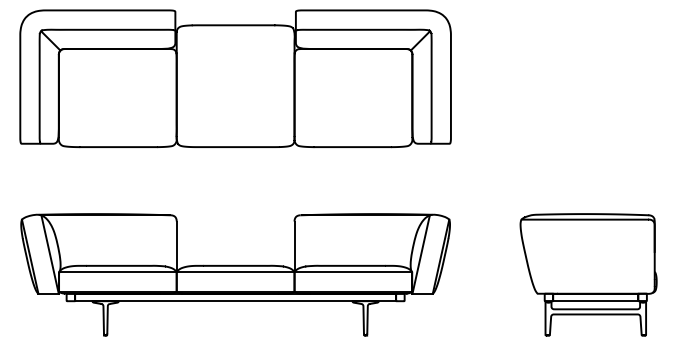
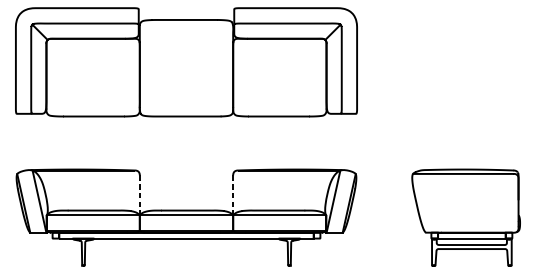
line: (176, 247) -> (139, 196), solid -> dashed
line: (294, 247) -> (233, 196), solid -> dashed

